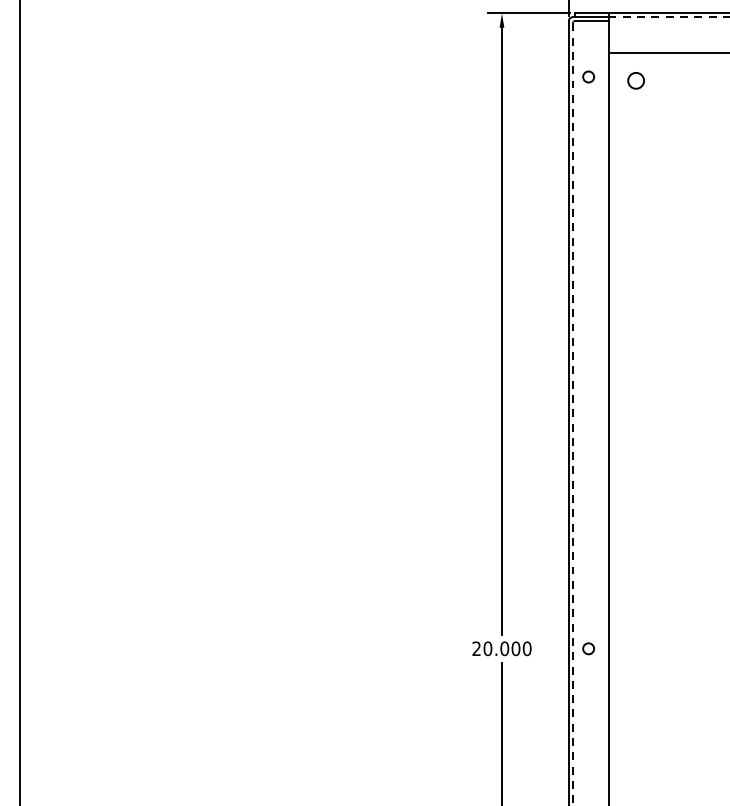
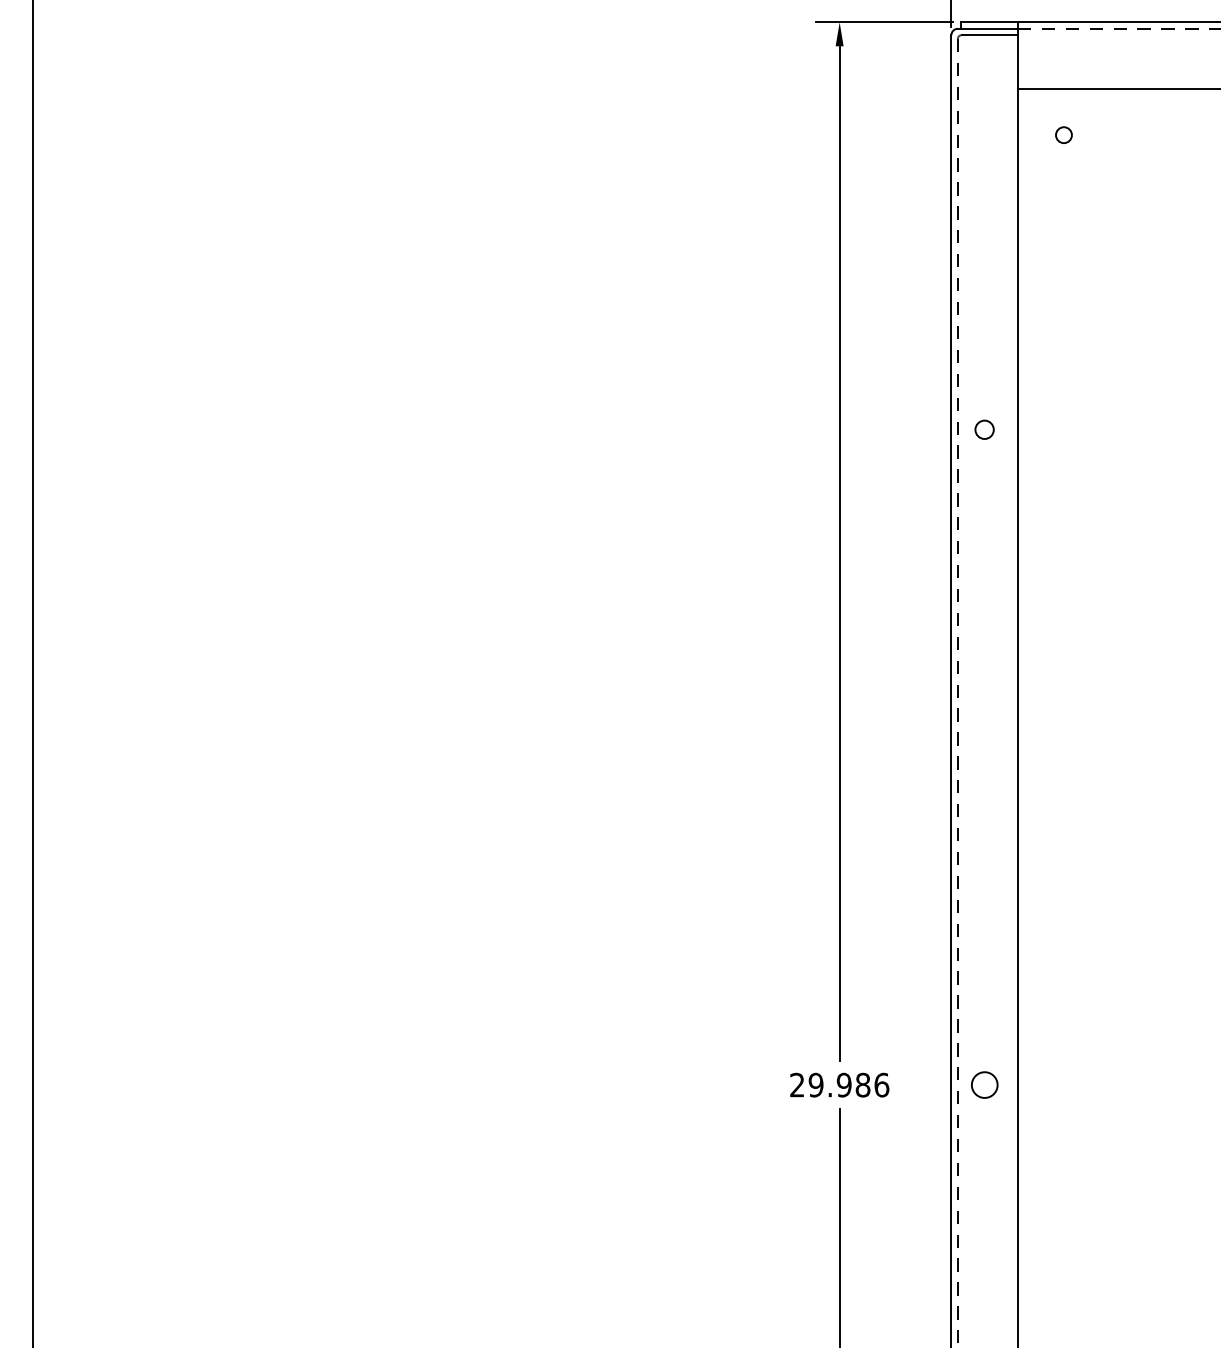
circle: (588, 76) -> (984, 428), moved
circle: (635, 80) -> (1062, 134), size x0.6
text: (507, 648) -> (848, 1084), 20.000 -> 29.986
circle: (588, 648) -> (984, 1084), size x1.4

